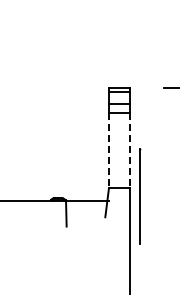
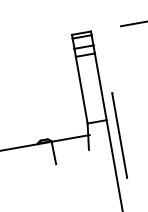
line: (108, 150) -> (81, 90), dashed -> solid
line: (130, 150) -> (100, 86), dashed -> solid
line: (140, 196) -> (120, 135), moved

